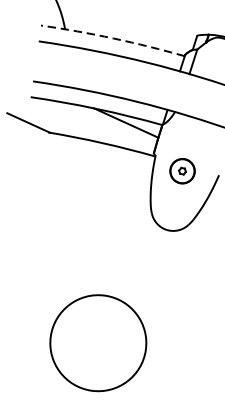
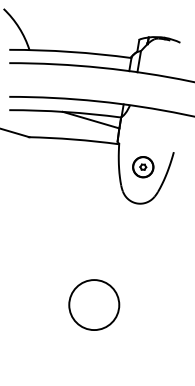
arc: (113, 38) -> (70, 51), dashed -> solid
part: (182, 171) -> (143, 167), moved
circle: (98, 343) -> (94, 305), size x0.62

